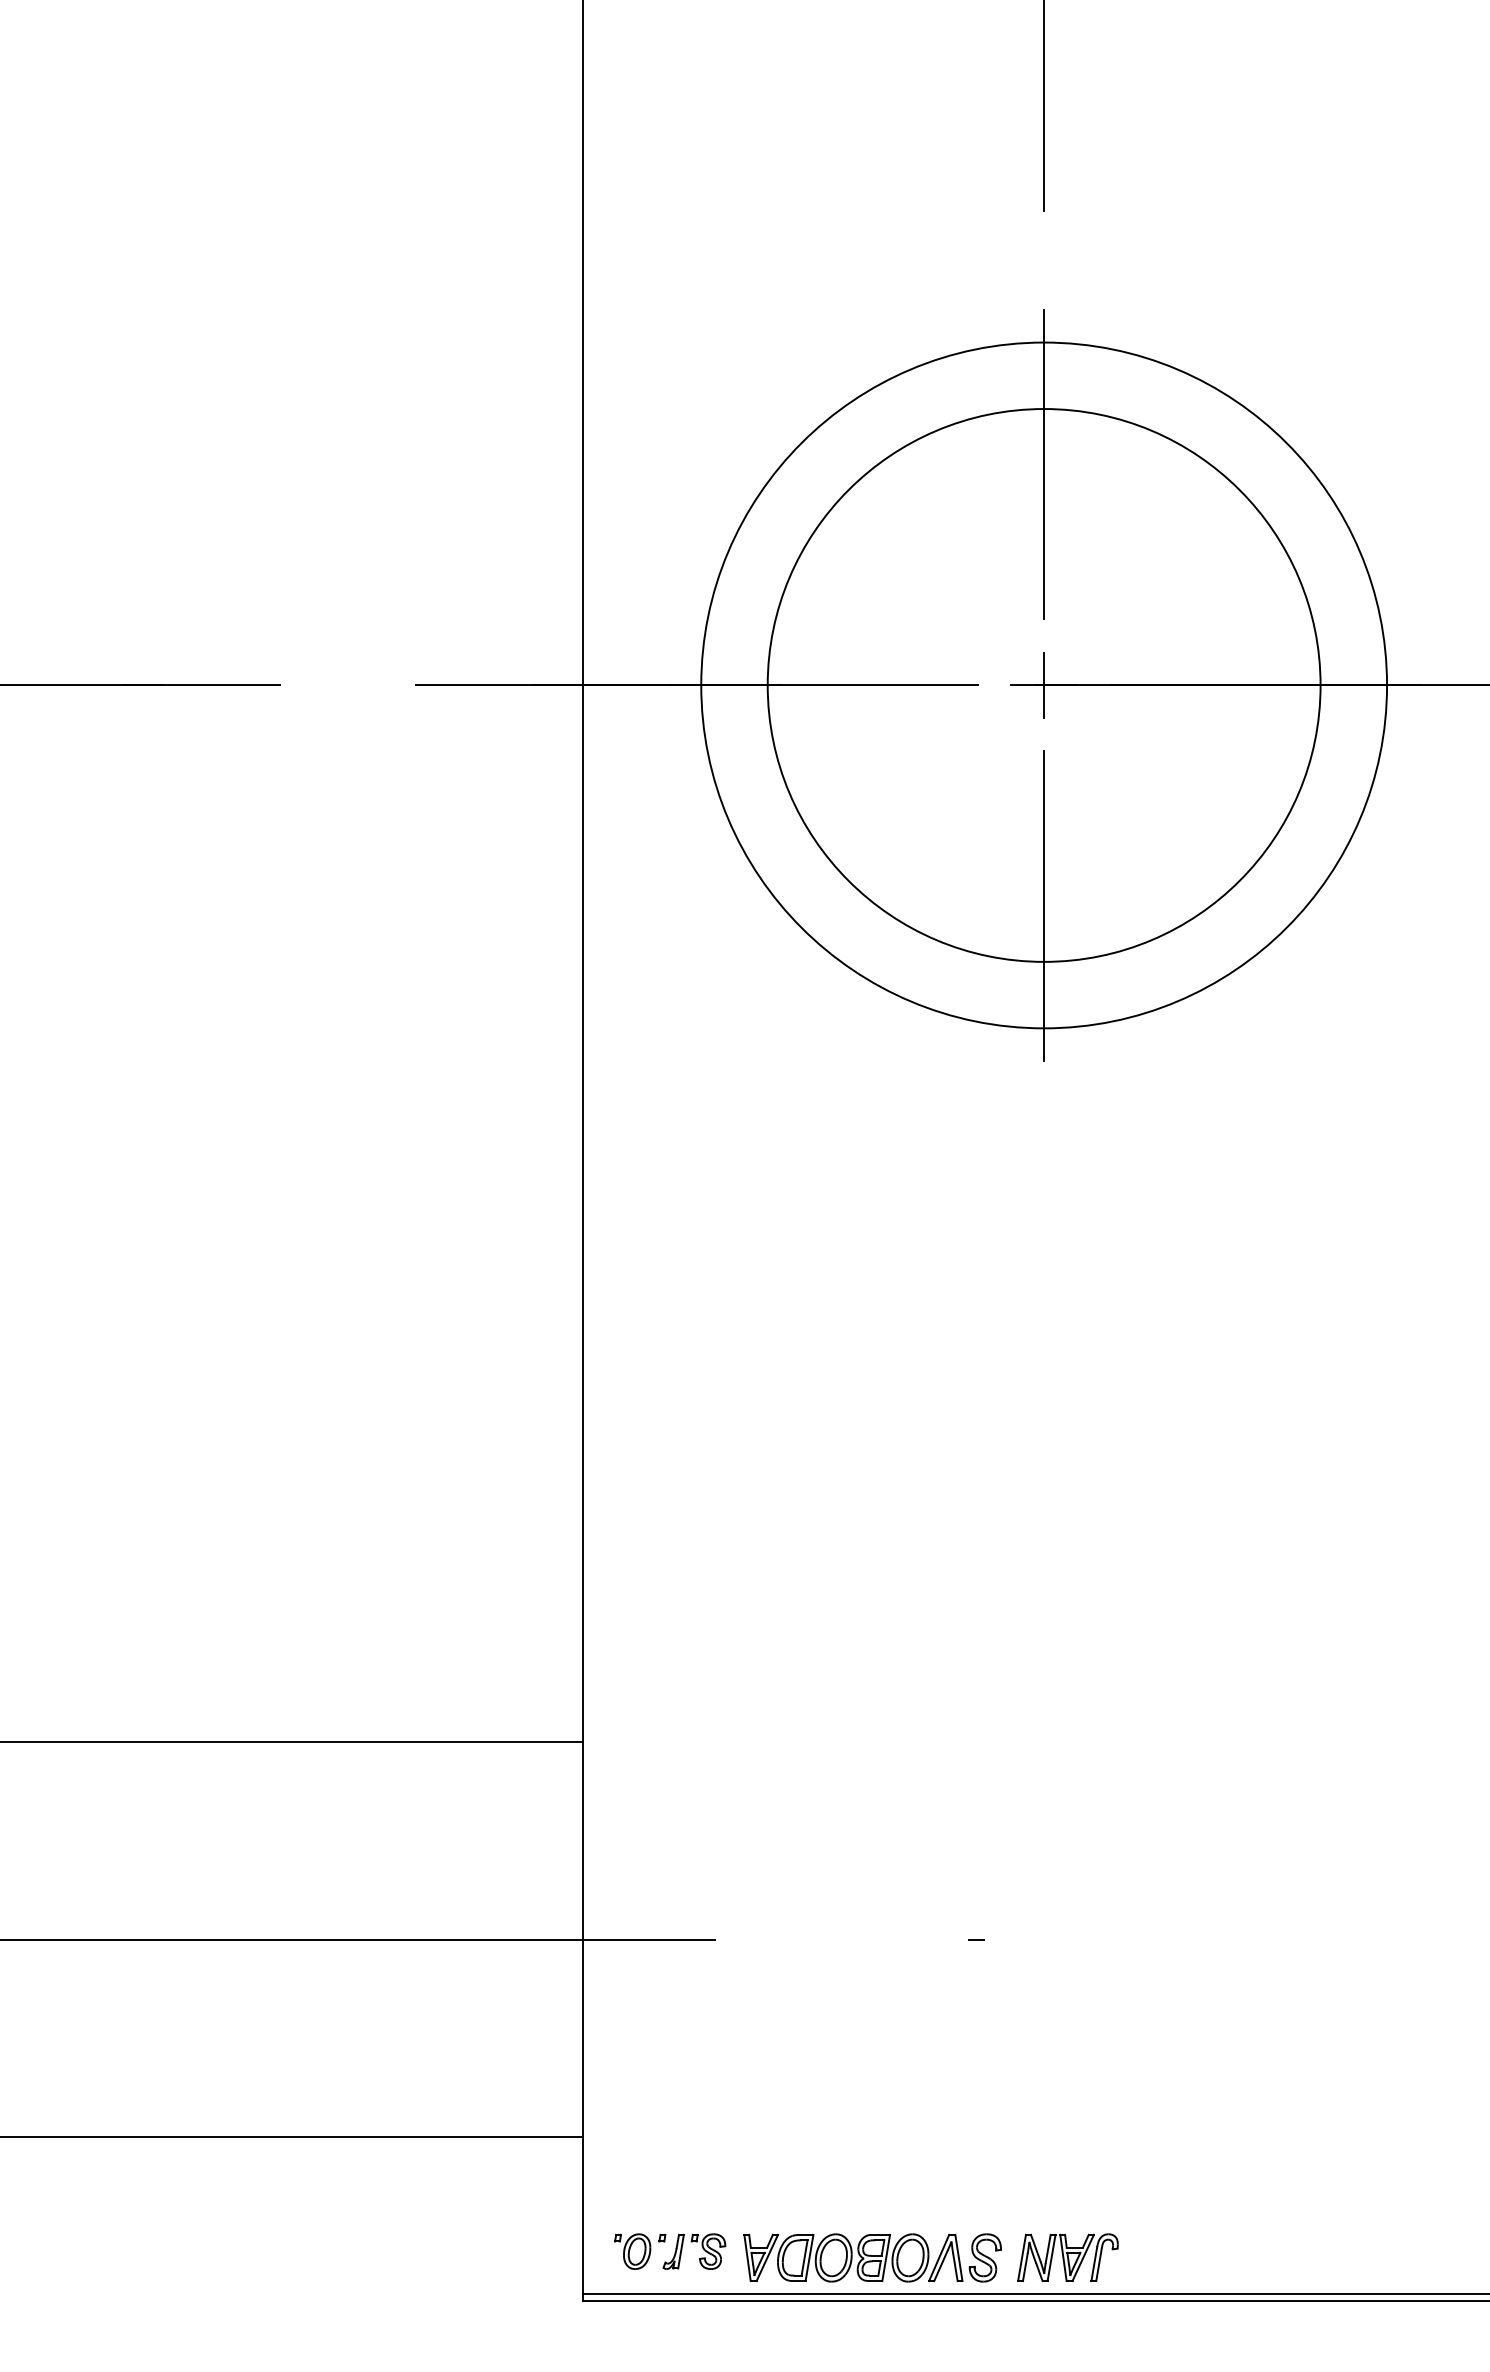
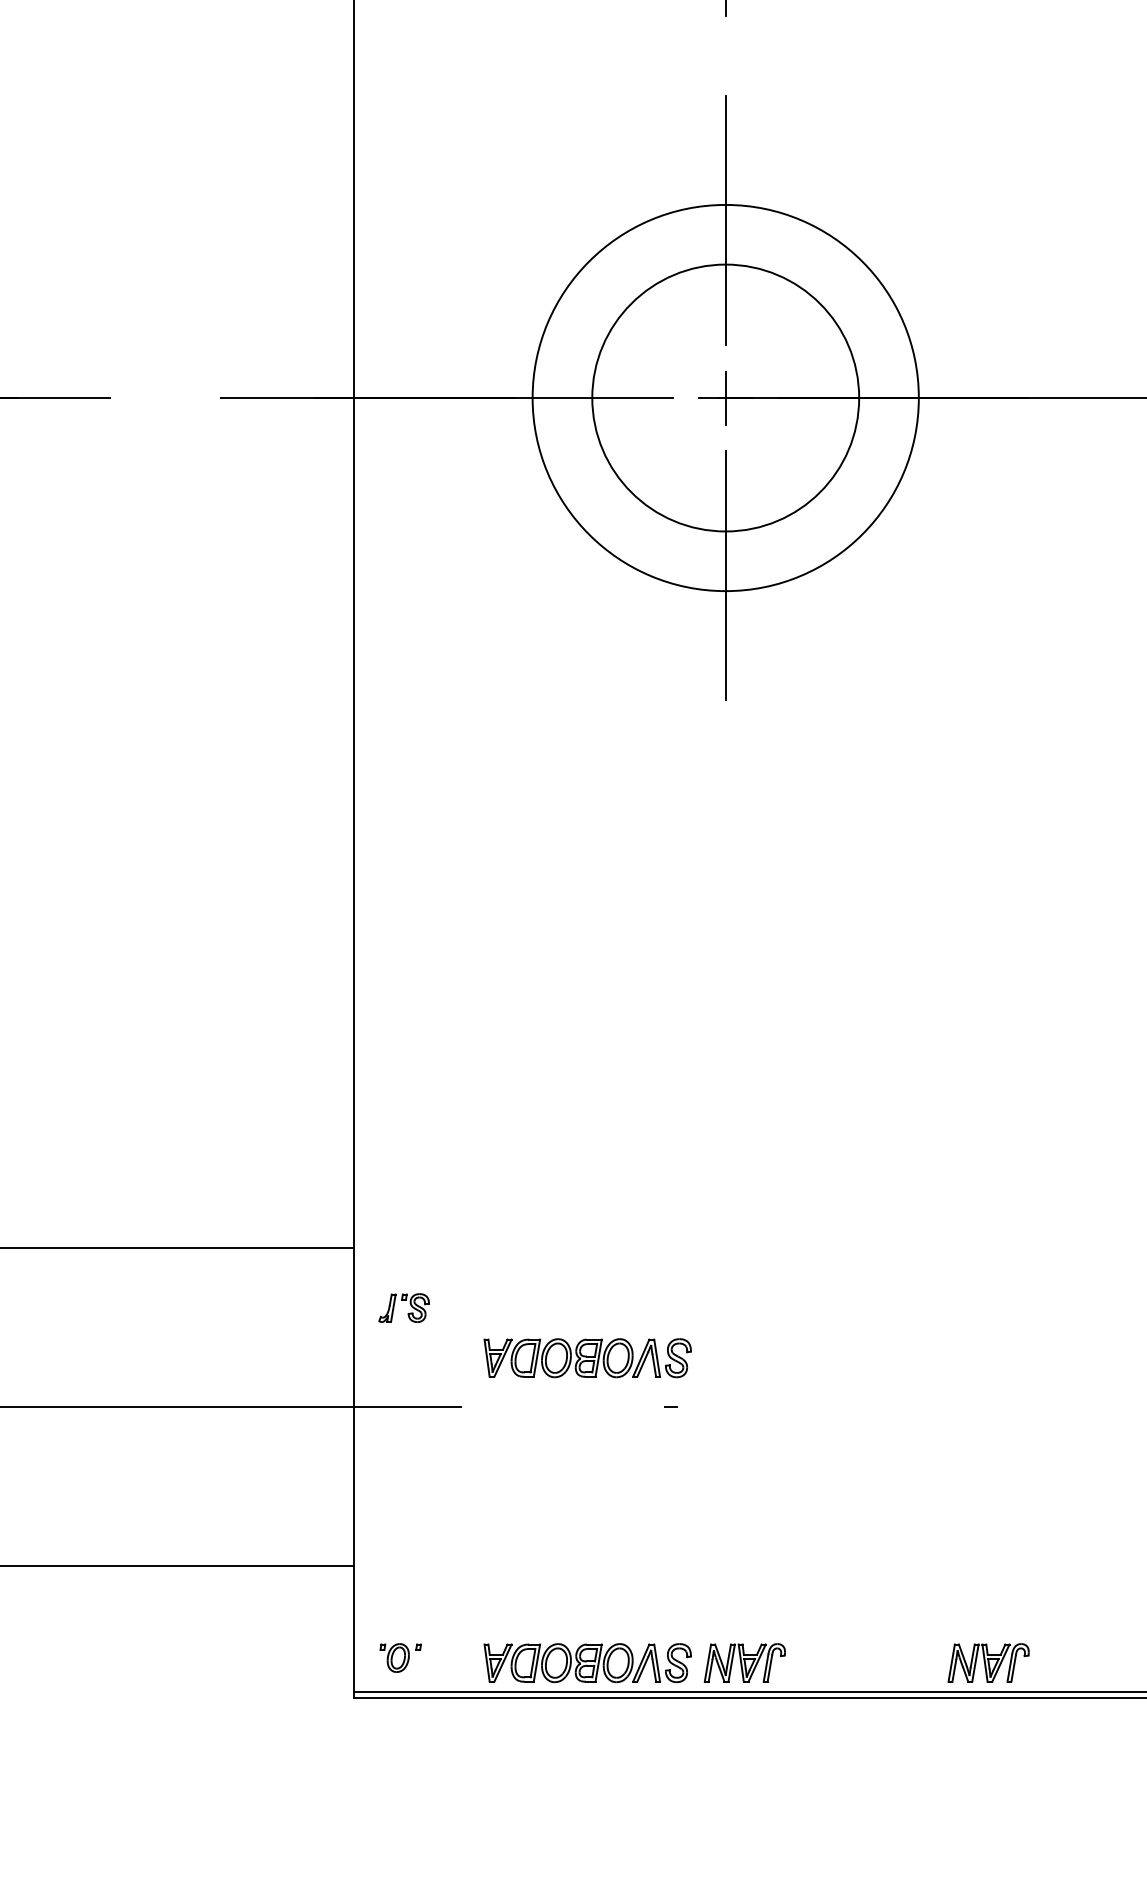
circle: (1043, 685) -> (725, 398), size x0.6
circle: (1044, 685) -> (726, 398), size x0.7
part: (872, 1878) -> (587, 1357), added
part: (702, 2248) -> (410, 1305), moved
part: (1370, 2257) -> (988, 1662), added

